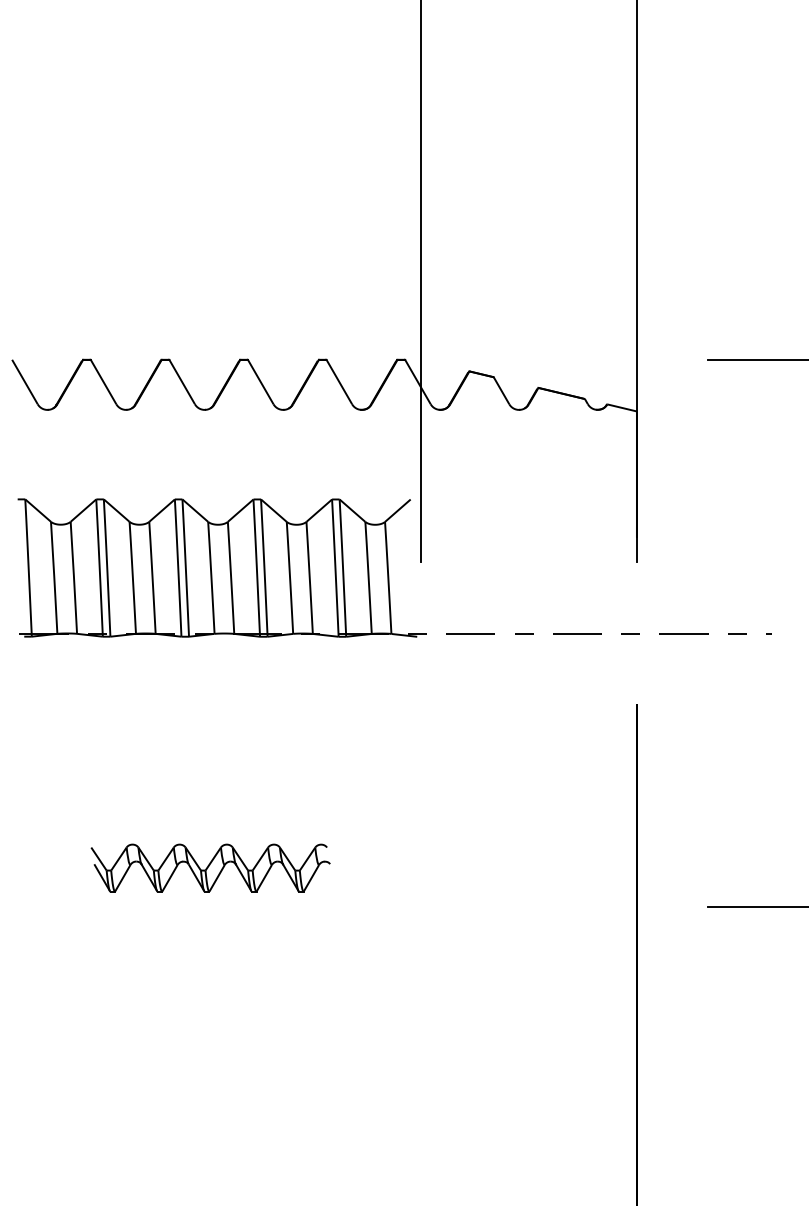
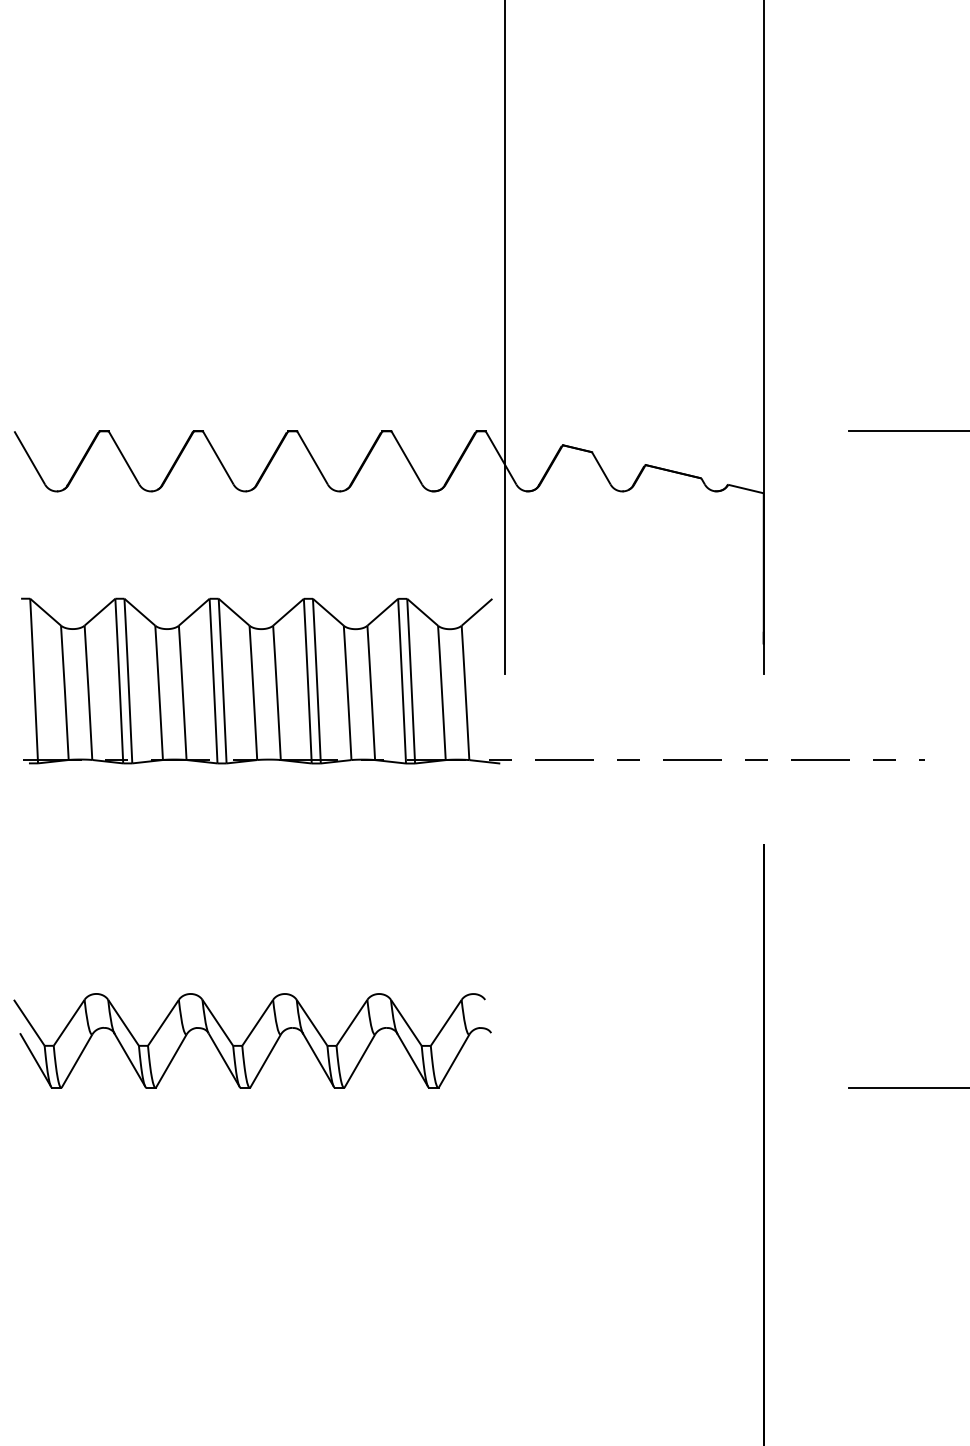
part: (210, 867) -> (252, 1040), size x1.67

